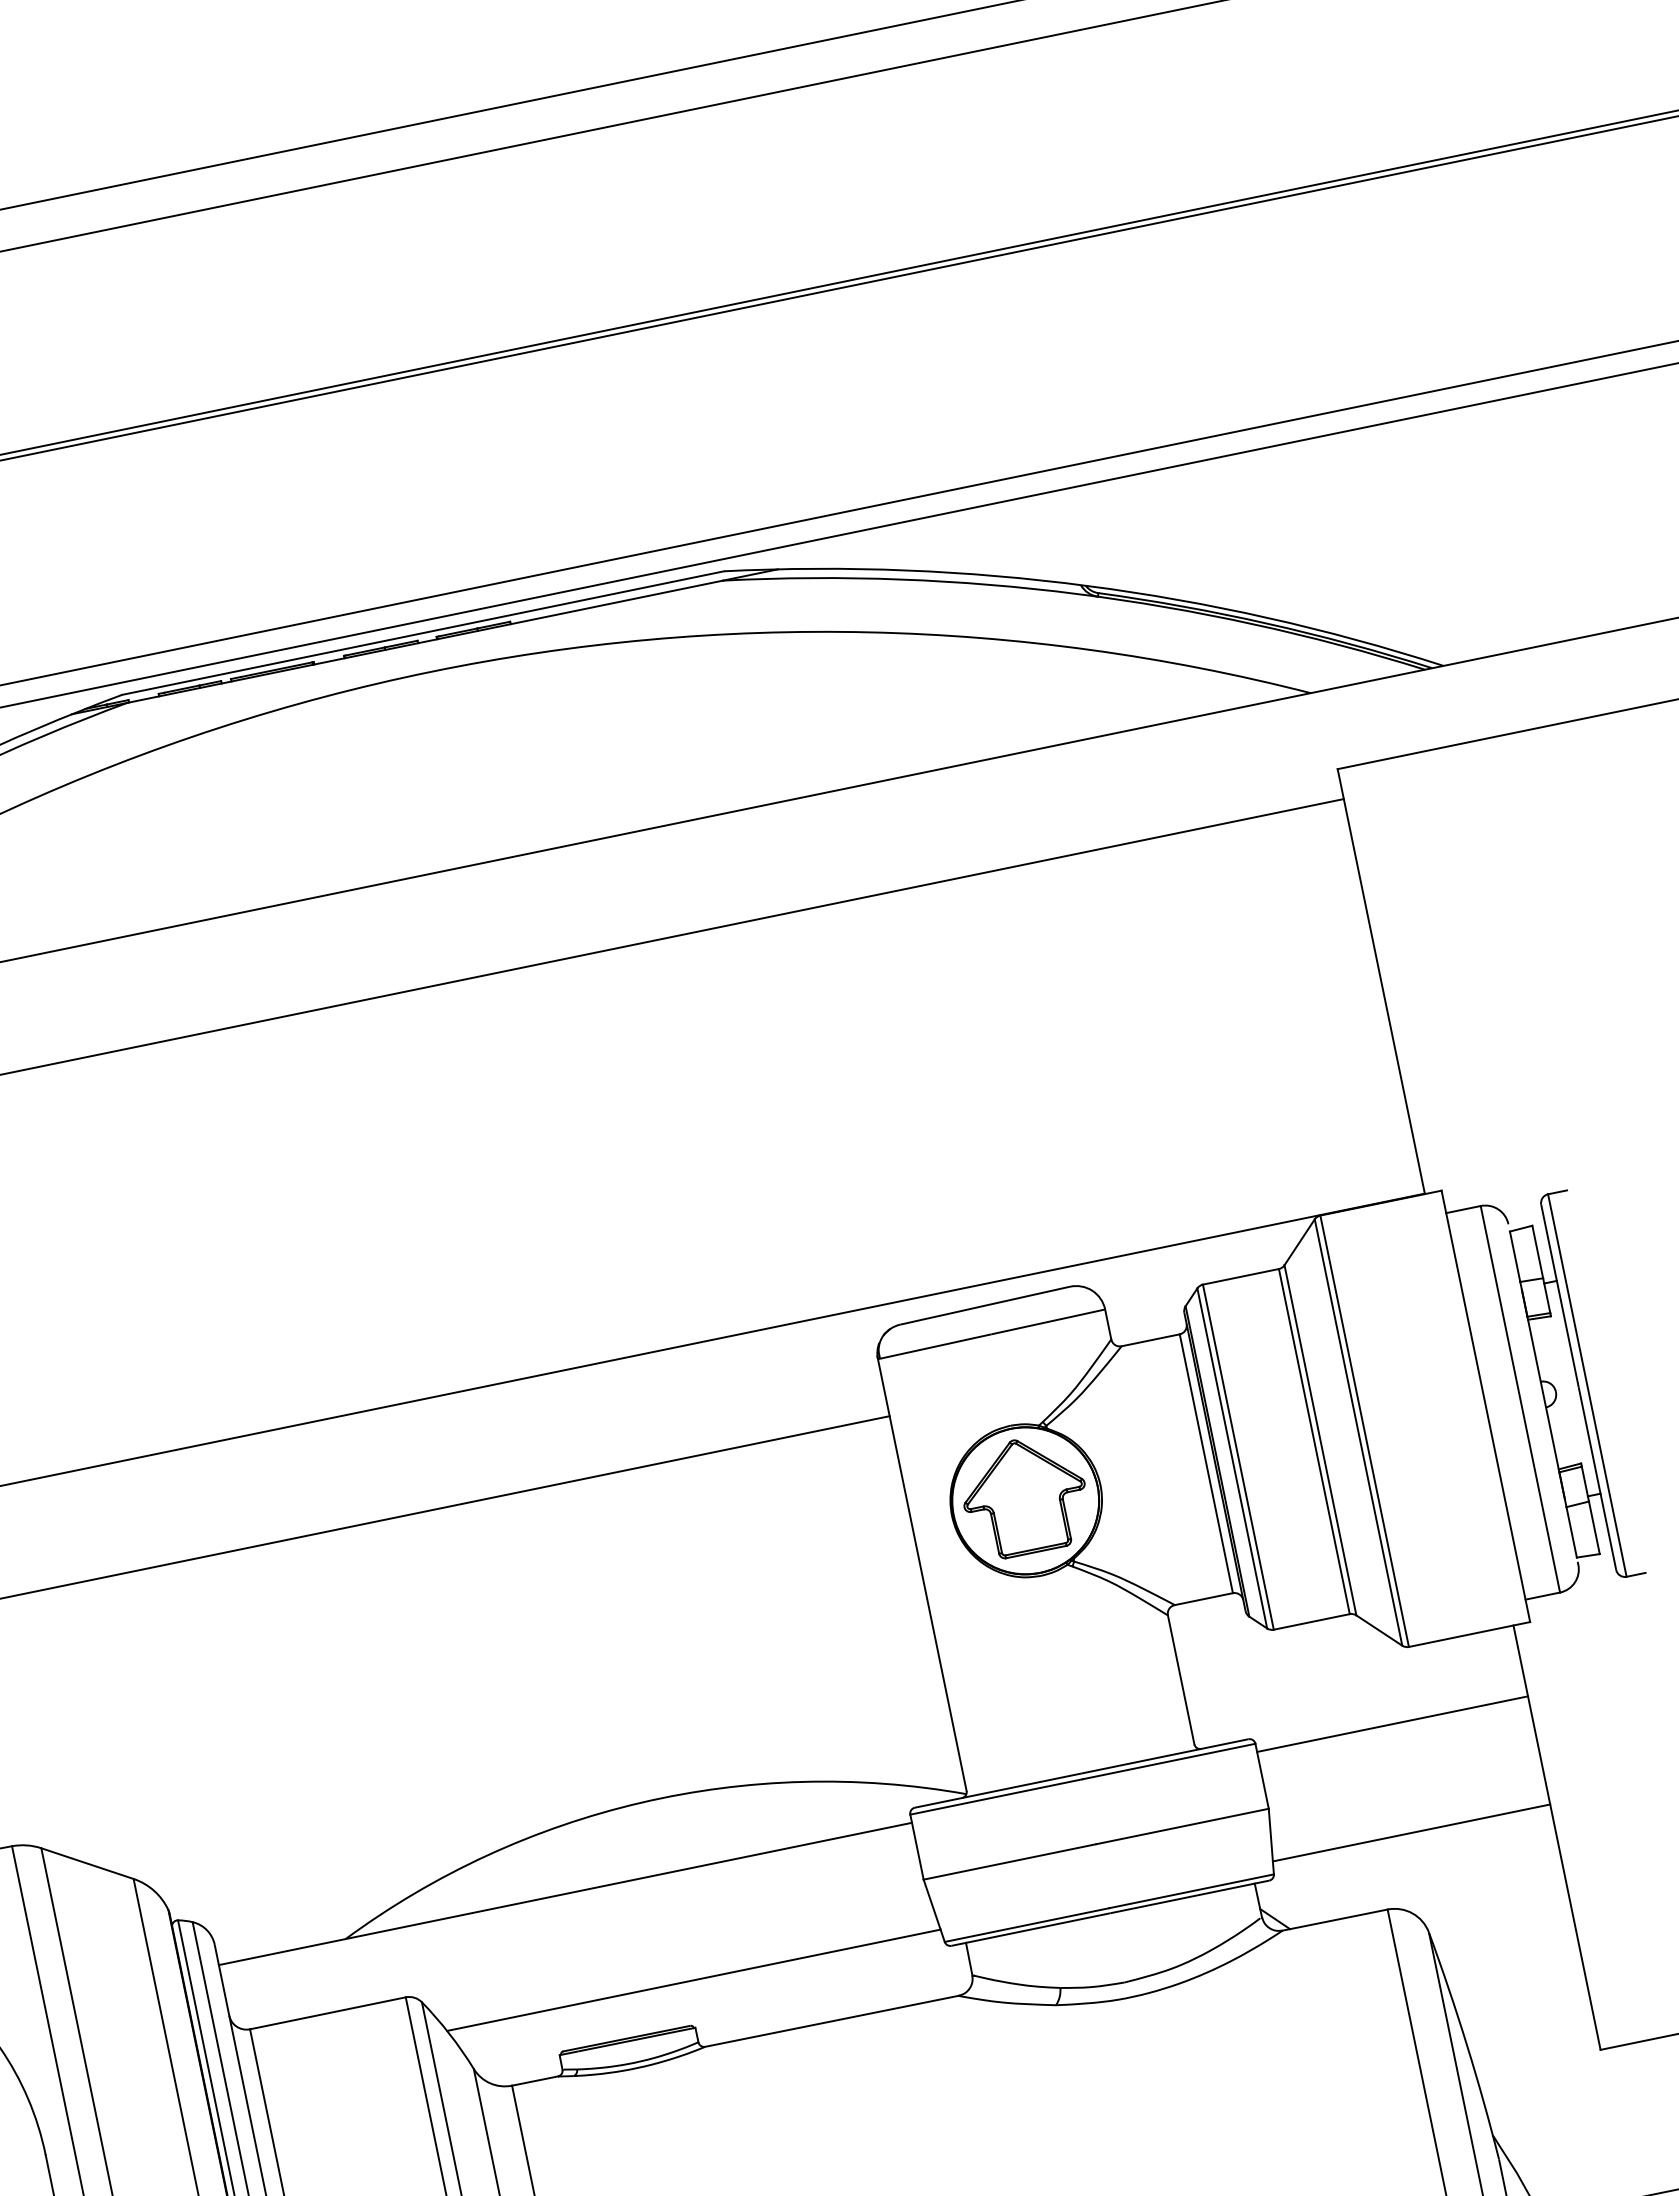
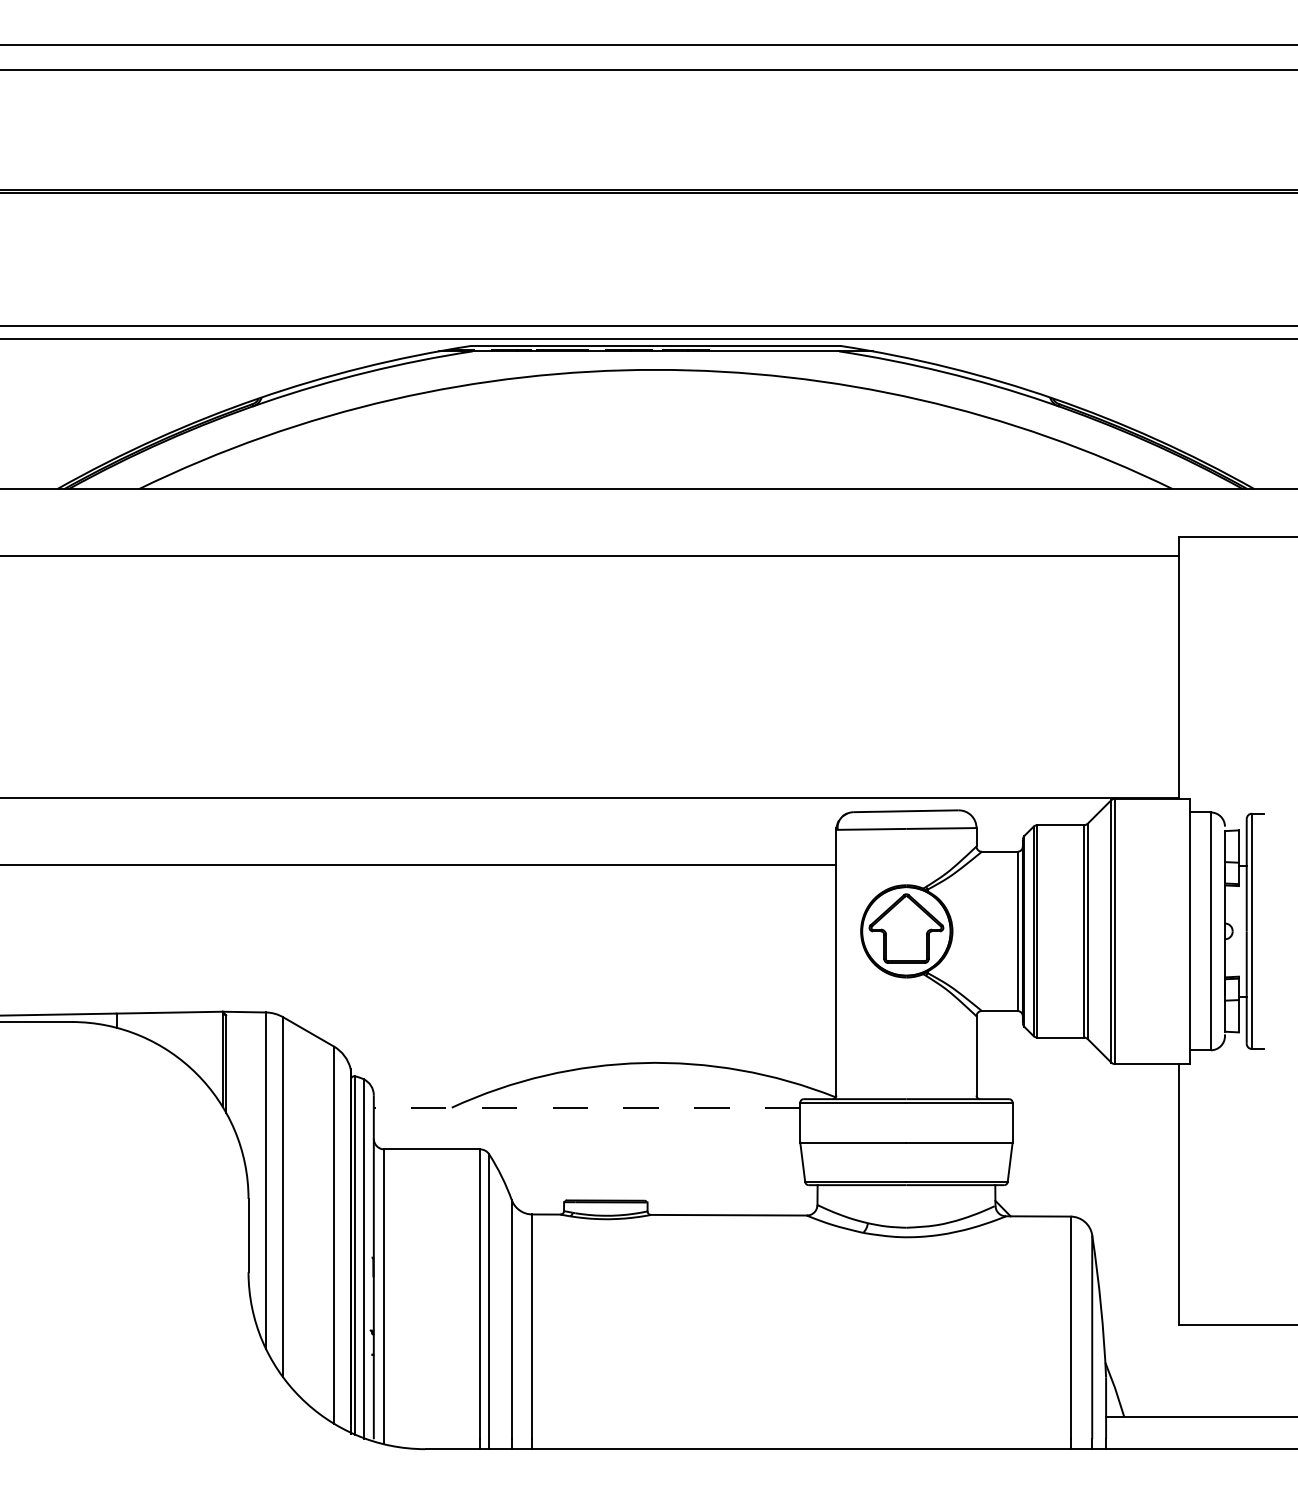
line: (1391, 1723) -> (1095, 1107), removed
line: (1410, 1833) -> (1093, 1174), removed
line: (564, 1893) -> (586, 1107), solid -> dashed
line: (694, 1980) -> (652, 1174), removed

